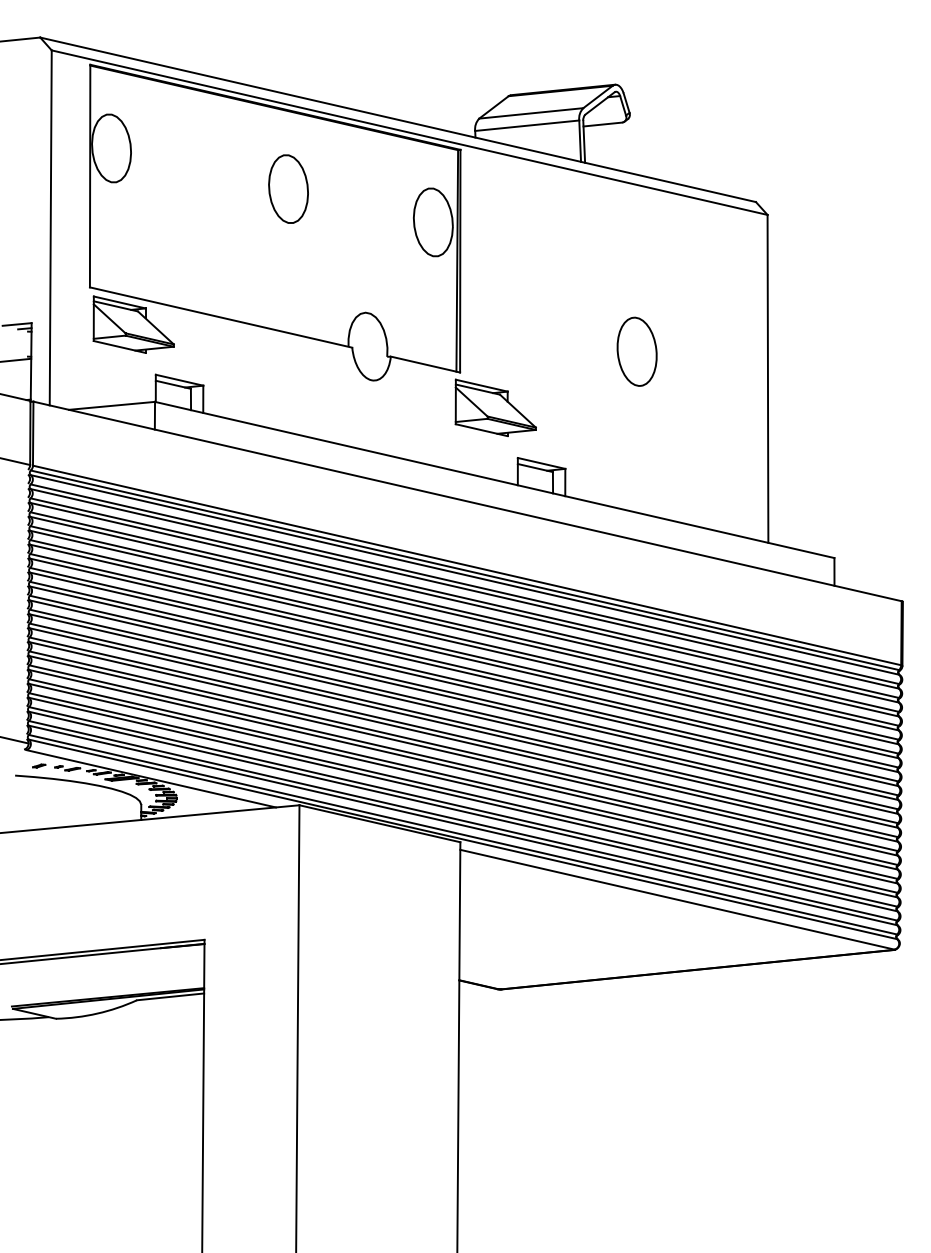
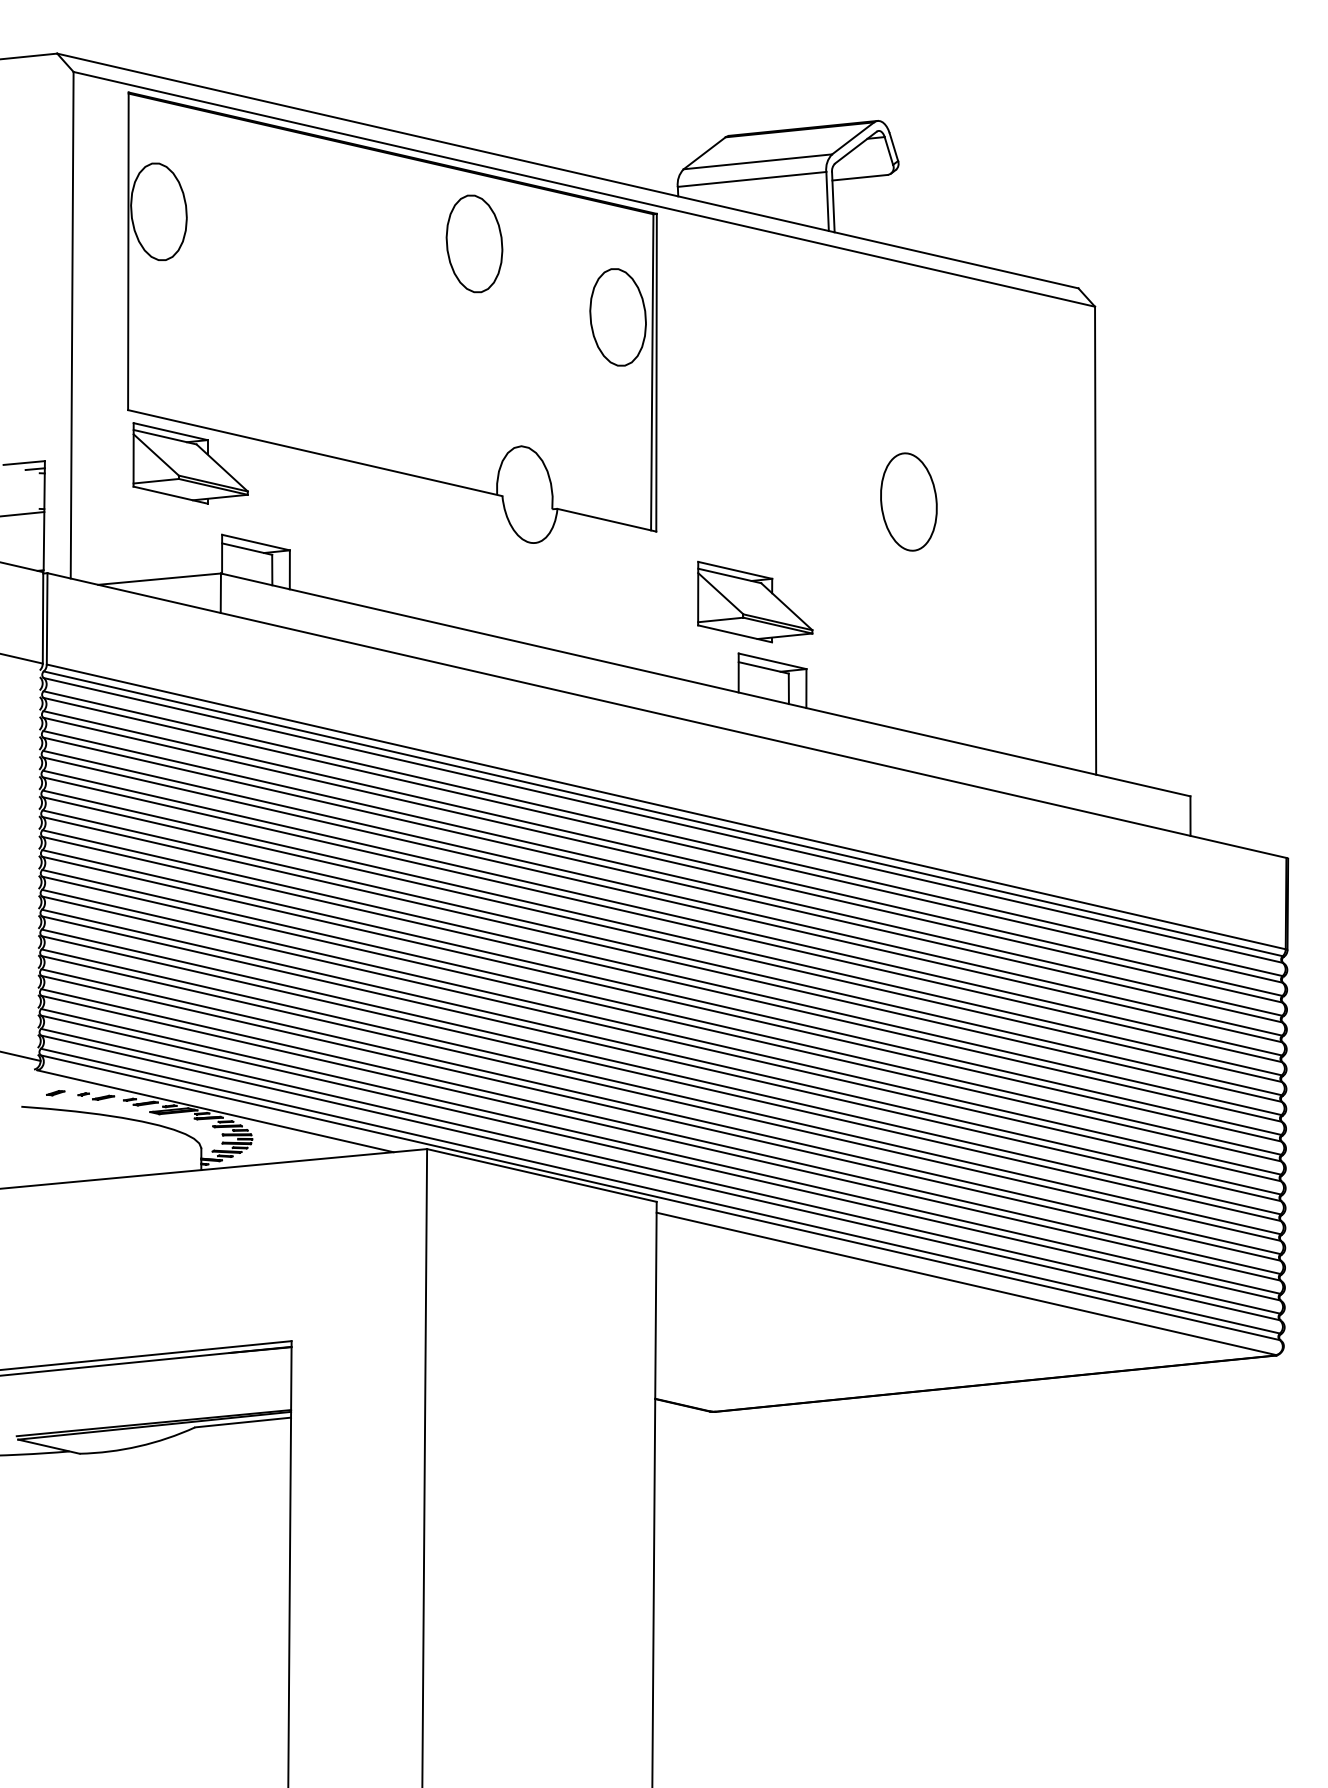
part: (288, 188) -> (474, 243), moved
part: (495, 407) -> (755, 601), moved

